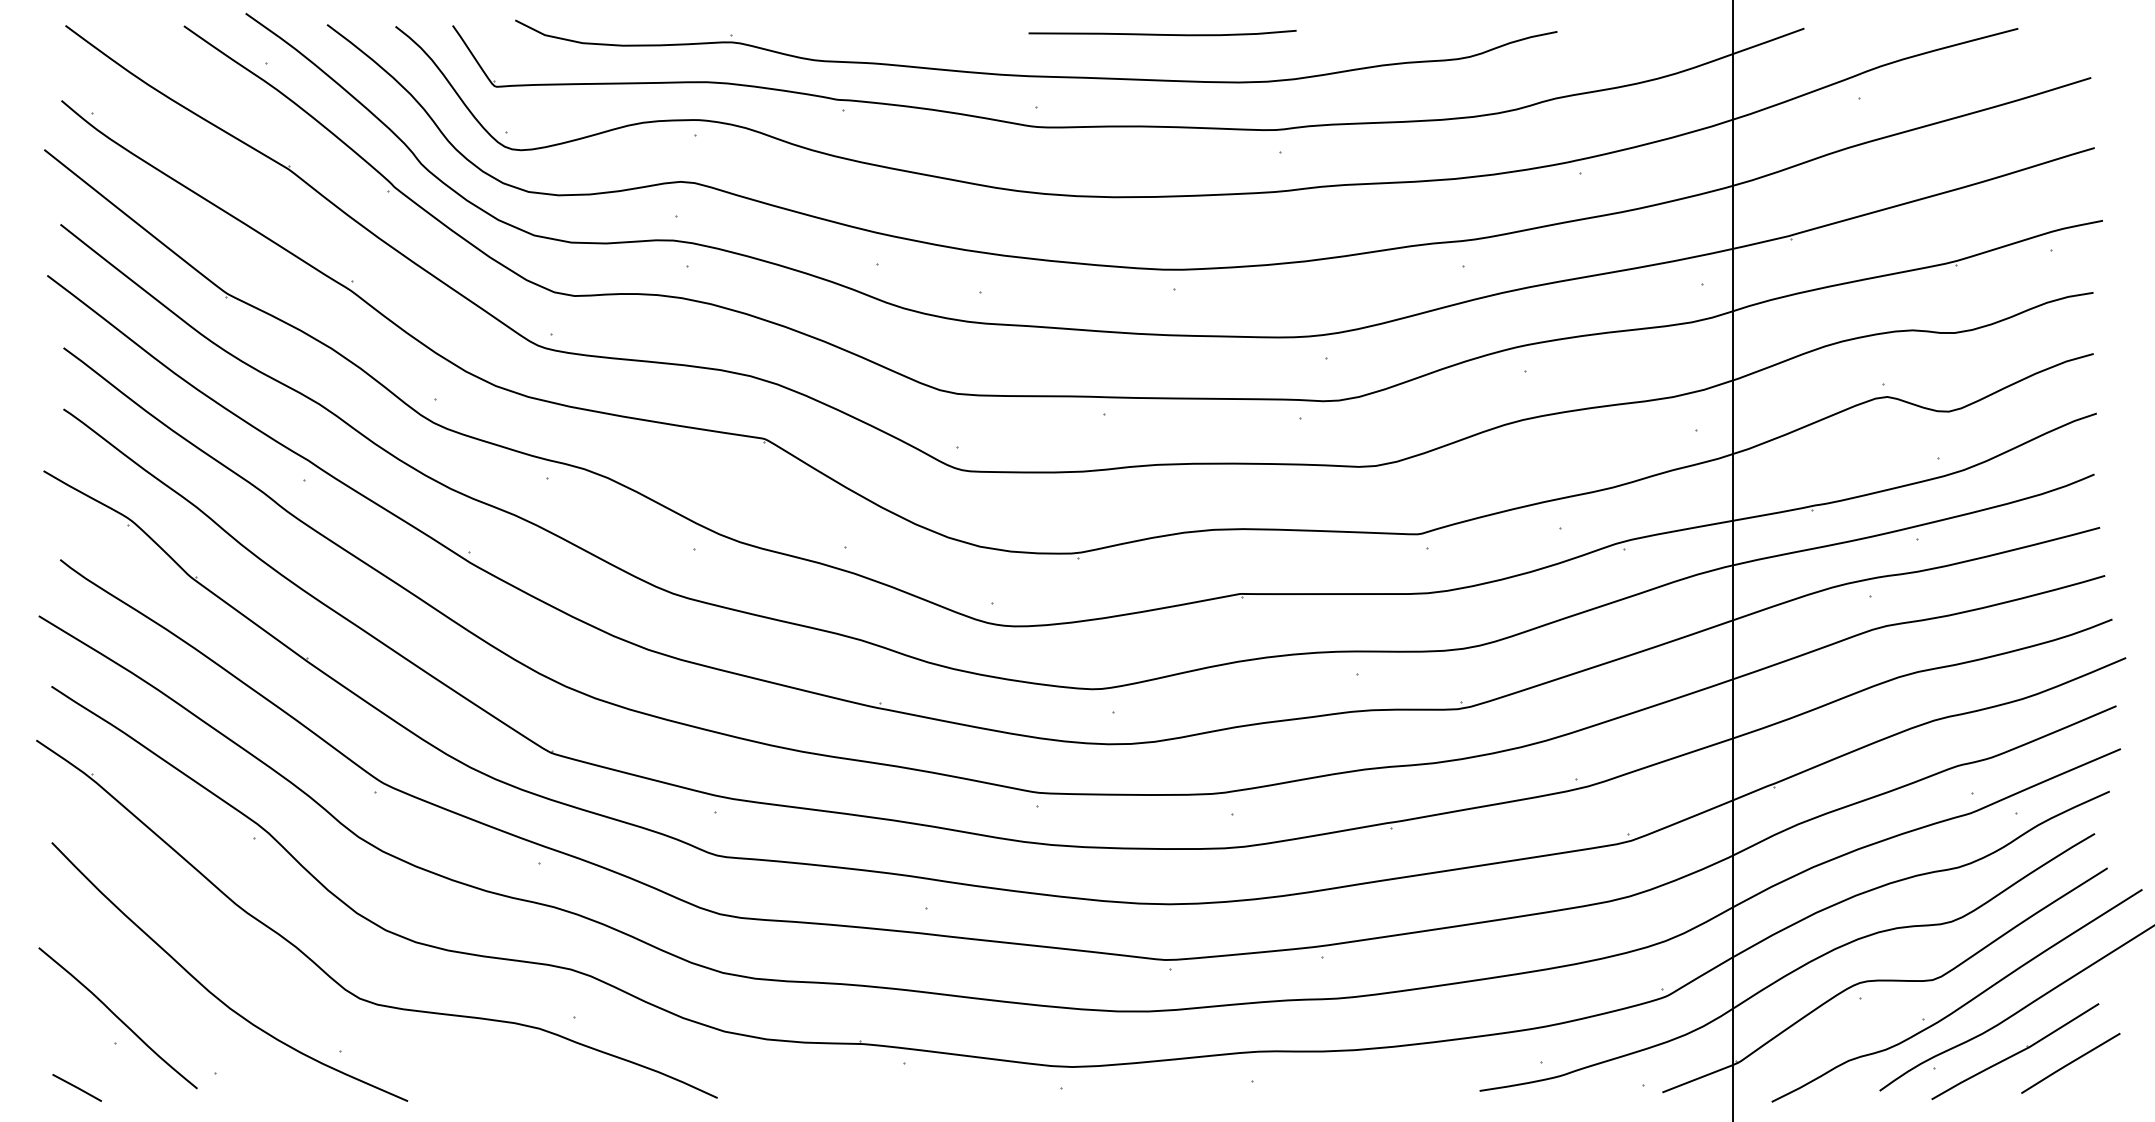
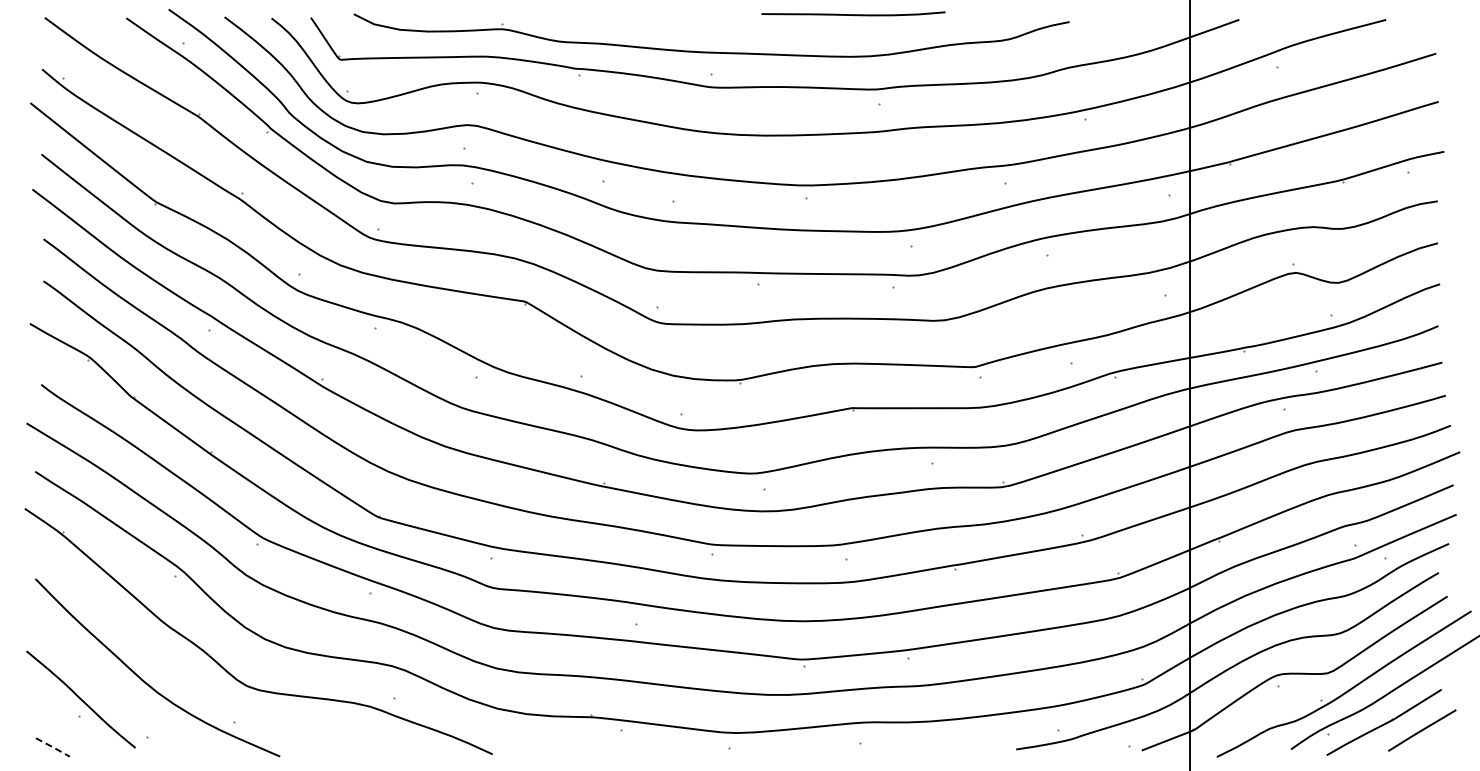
curve: (1162, 33) -> (853, 14), moved
line: (78, 1088) -> (53, 747), solid -> dashed

